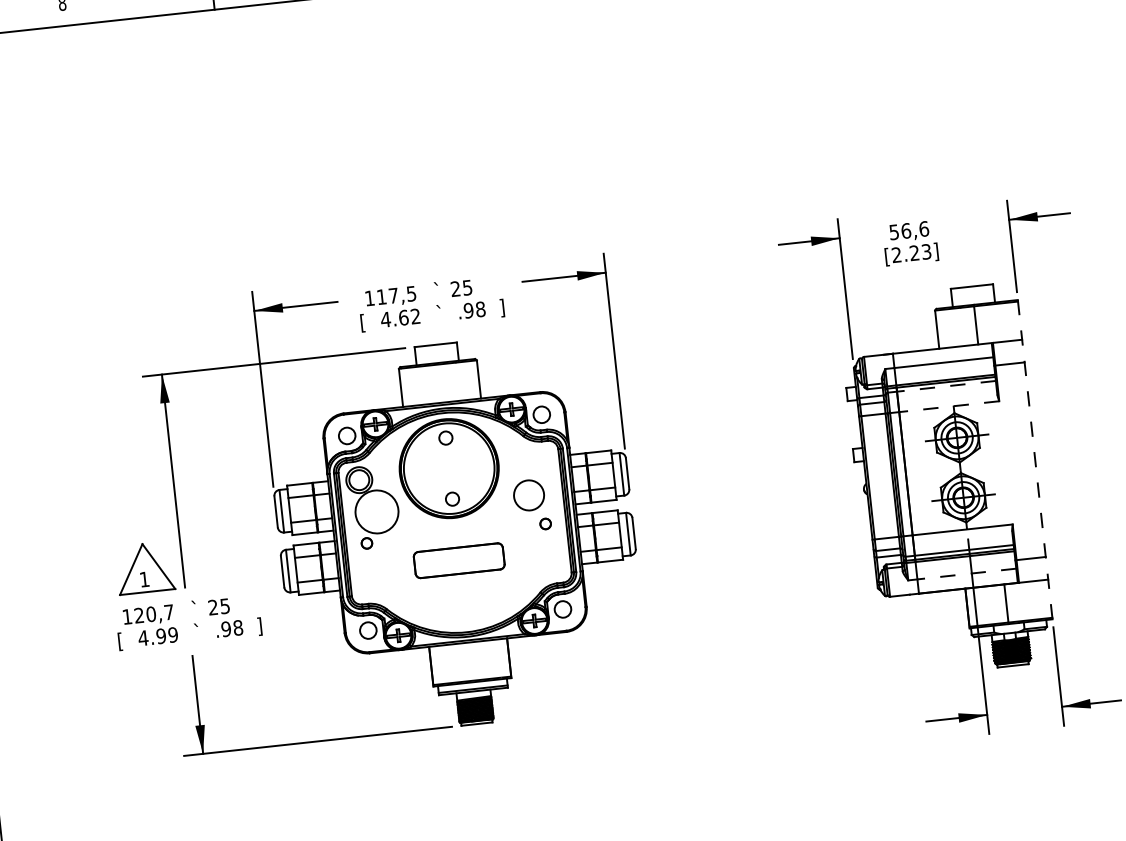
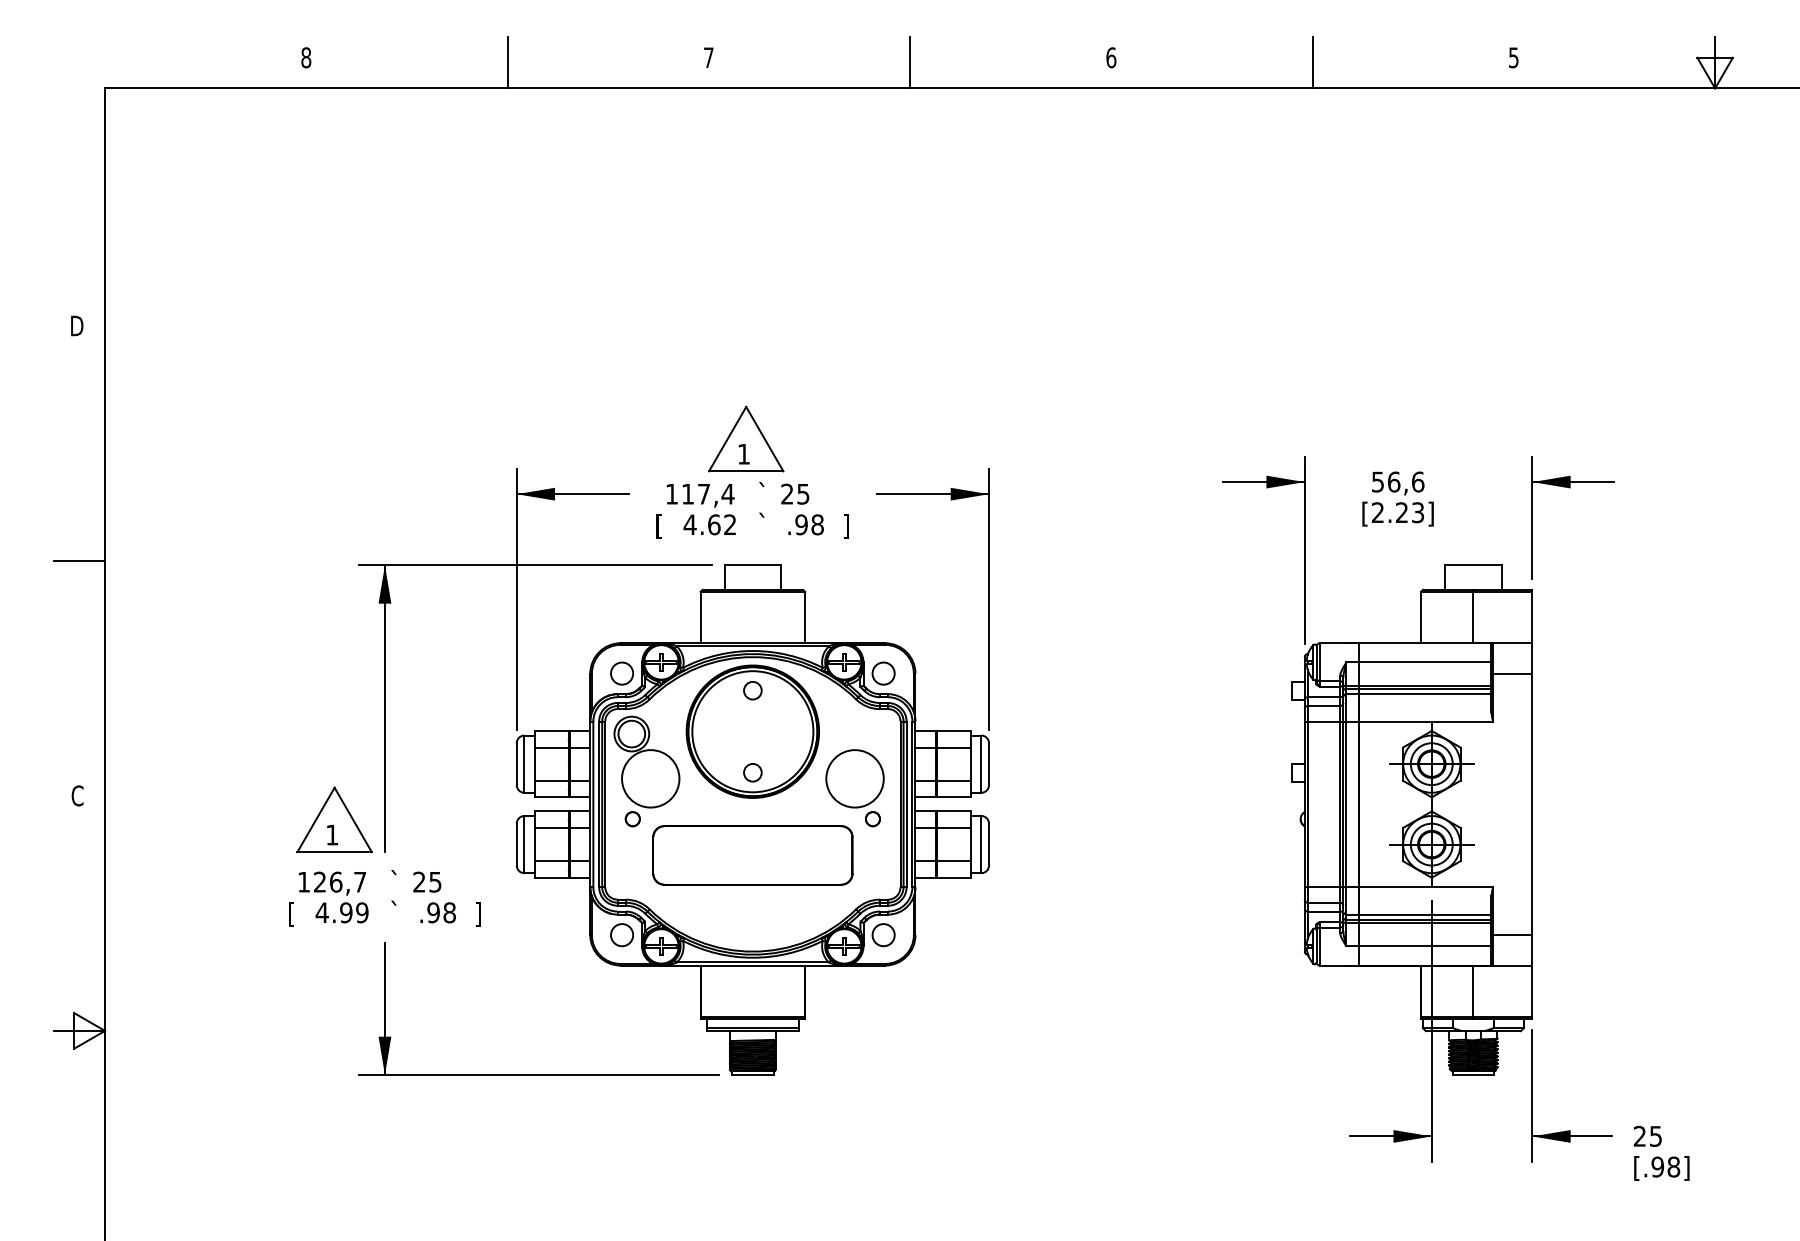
part: (420, 250) -> (746, 438), added
text: (411, 294) -> (727, 494), 117,5 -> 117,4
line: (946, 386) -> (1424, 694), dashed -> solid
line: (948, 406) -> (1425, 721), dashed -> solid
line: (1035, 459) -> (1532, 803), dashed -> solid
circle: (528, 495) -> (854, 778), size x1.43
part: (458, 560) -> (752, 855), size x1.67
line: (966, 574) -> (1424, 946), dashed -> solid
text: (150, 613) -> (335, 881), 120,7 -> 126,7

